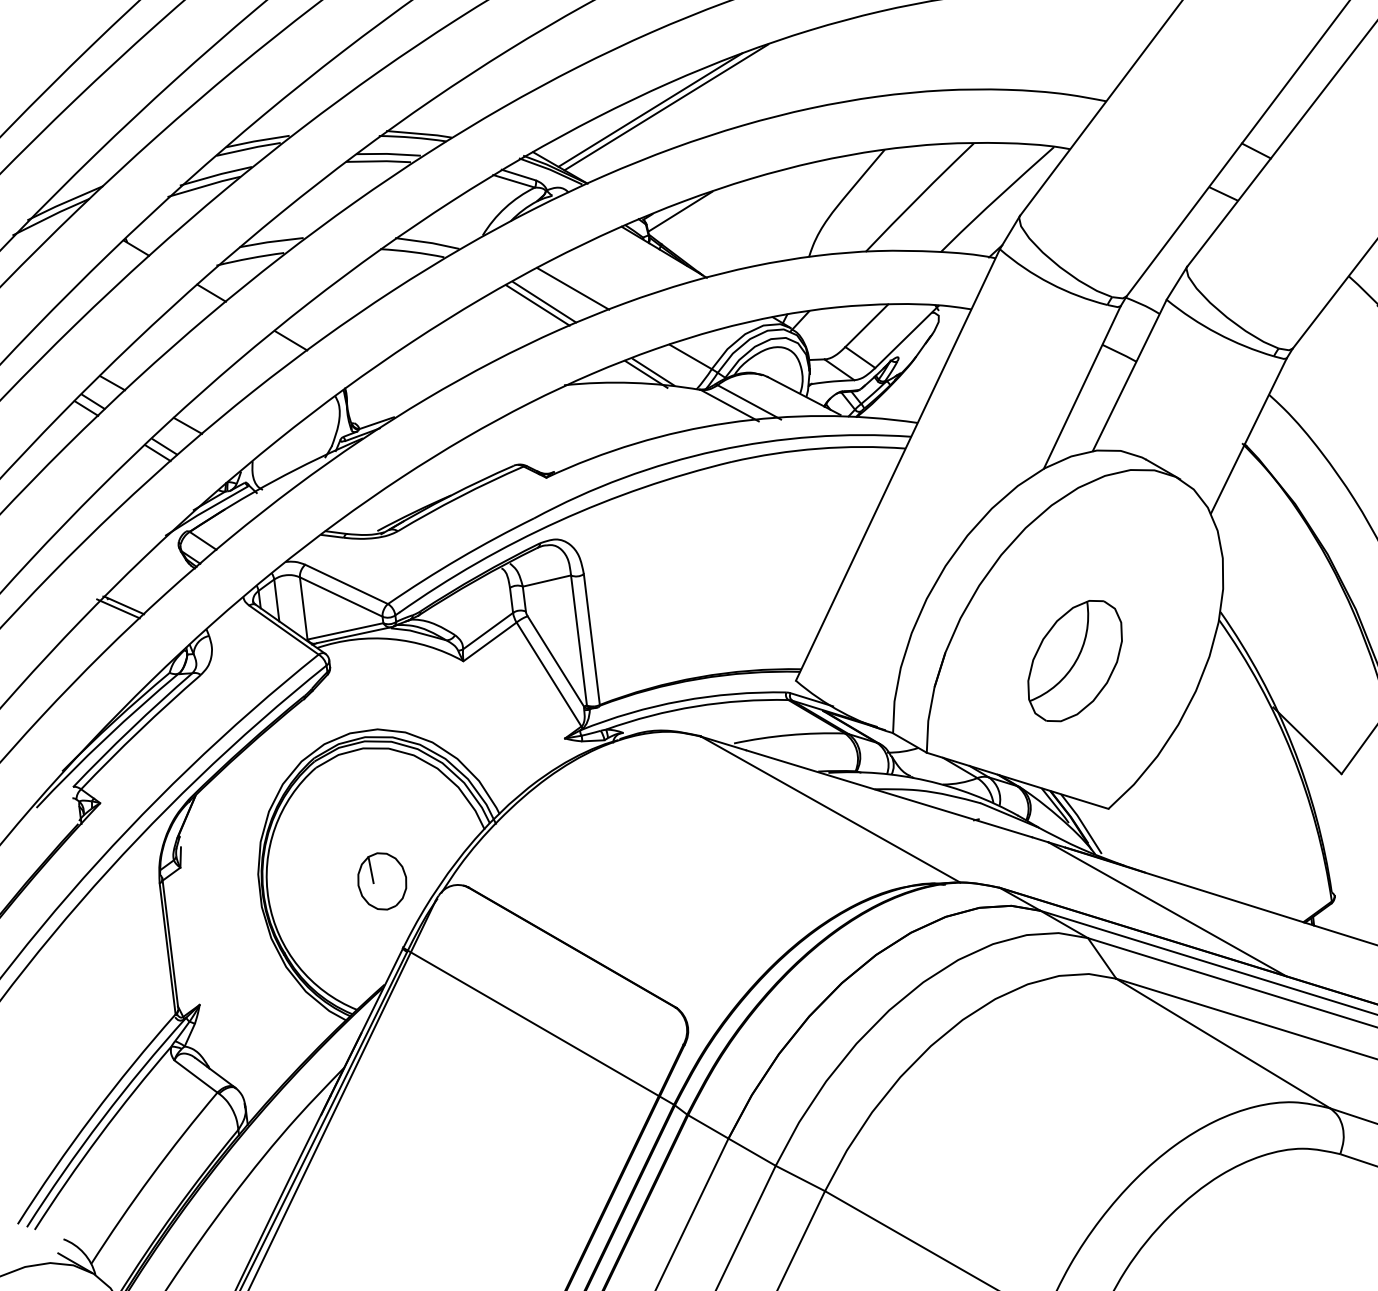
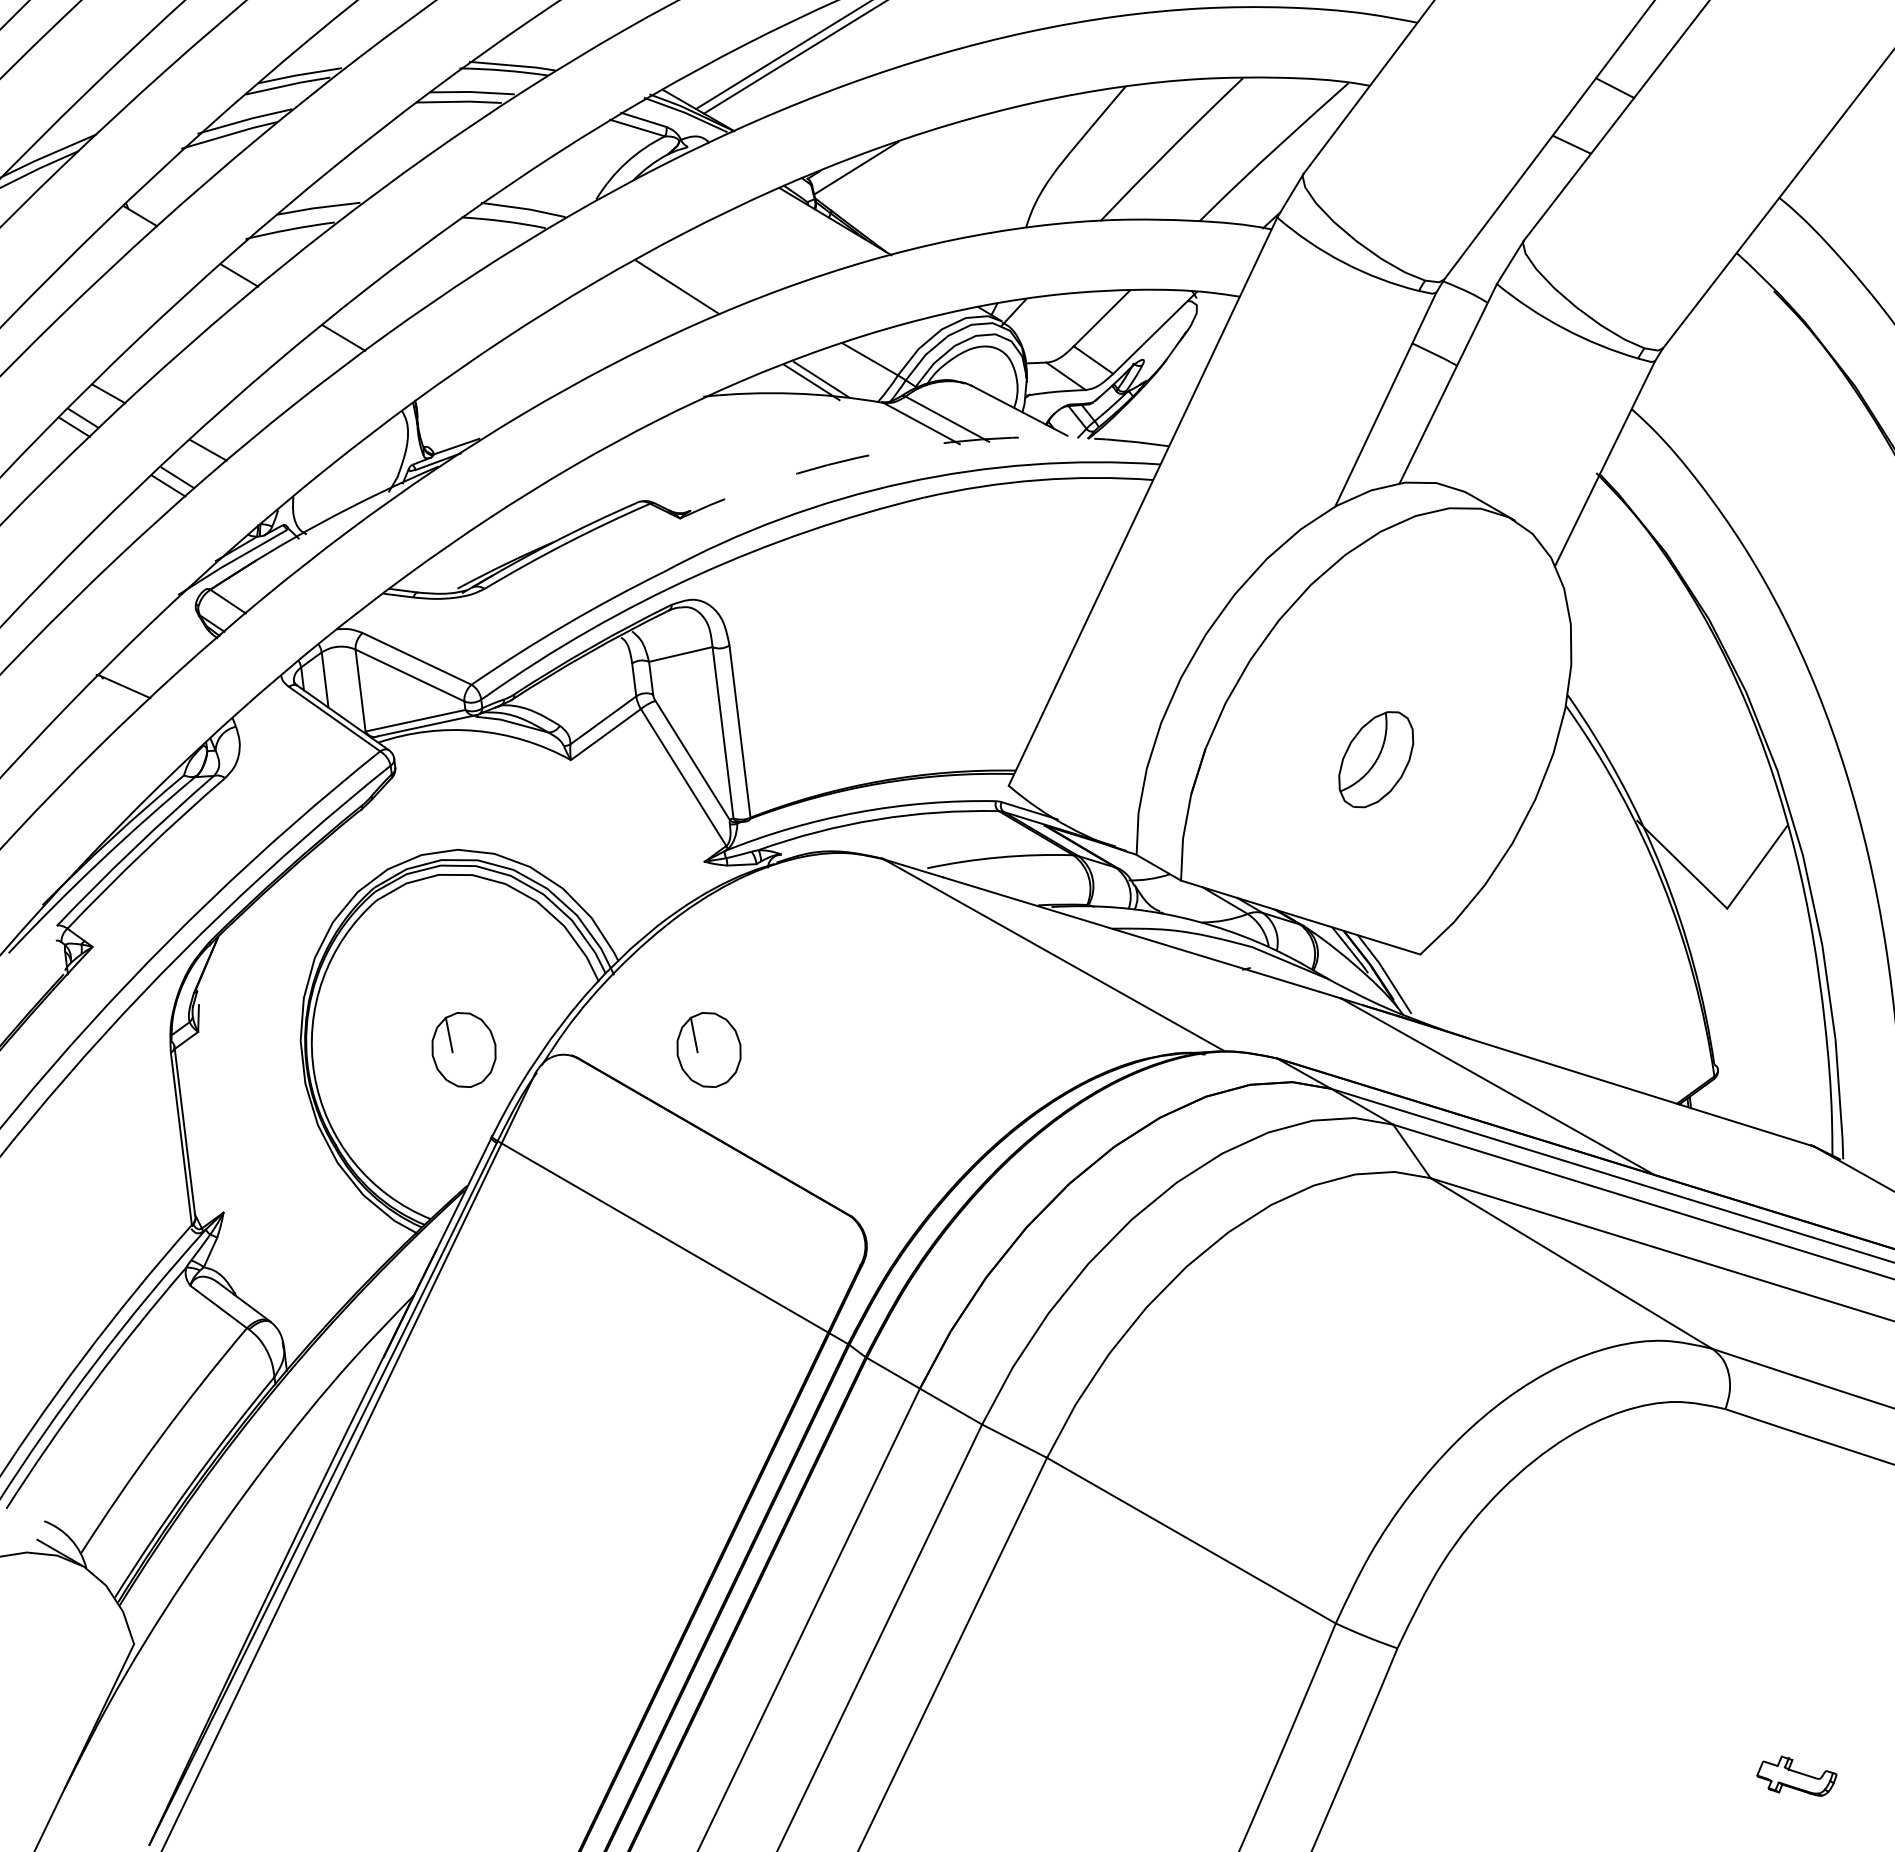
line: (572, 288) -> (714, 269), removed
line: (537, 305) -> (668, 291), removed
arc: (728, 423) -> (919, 446), solid -> dashed
line: (118, 608) -> (116, 690), removed
part: (1074, 660) -> (1375, 759), size x0.6
part: (567, 881) -> (708, 1049), added

